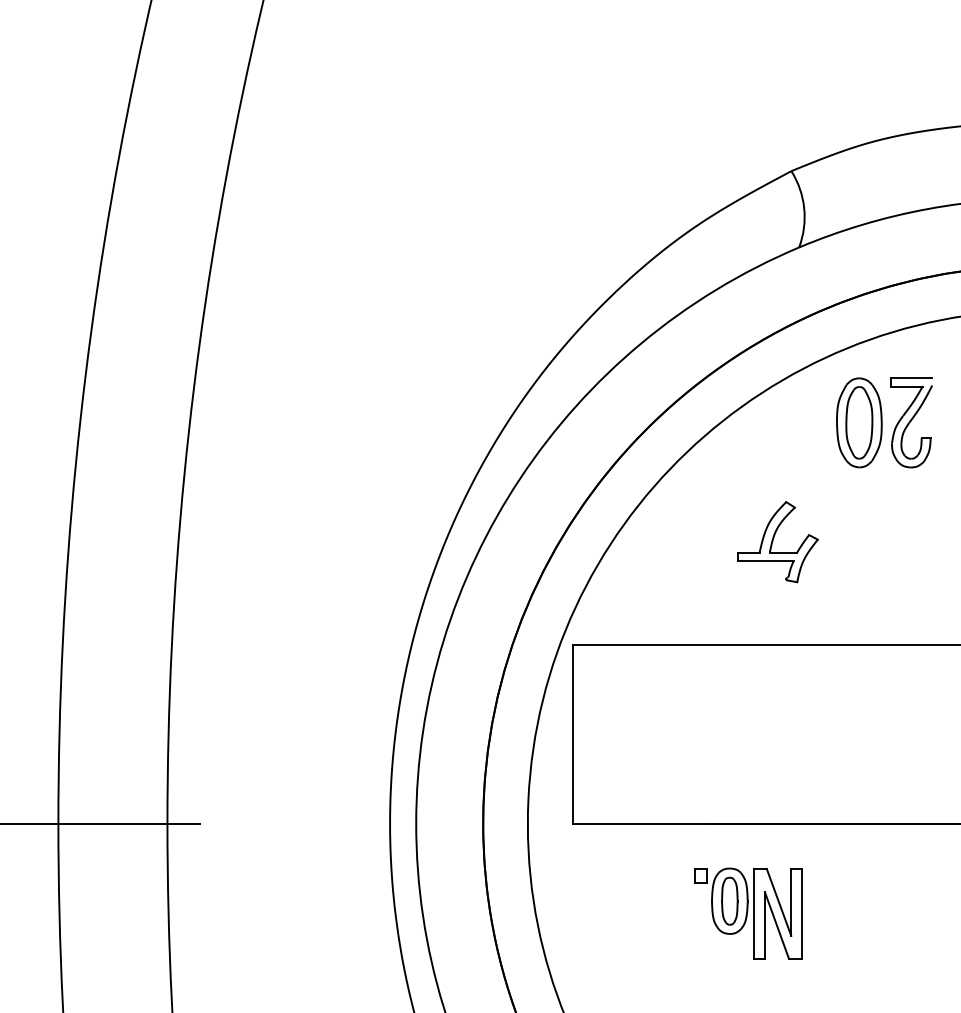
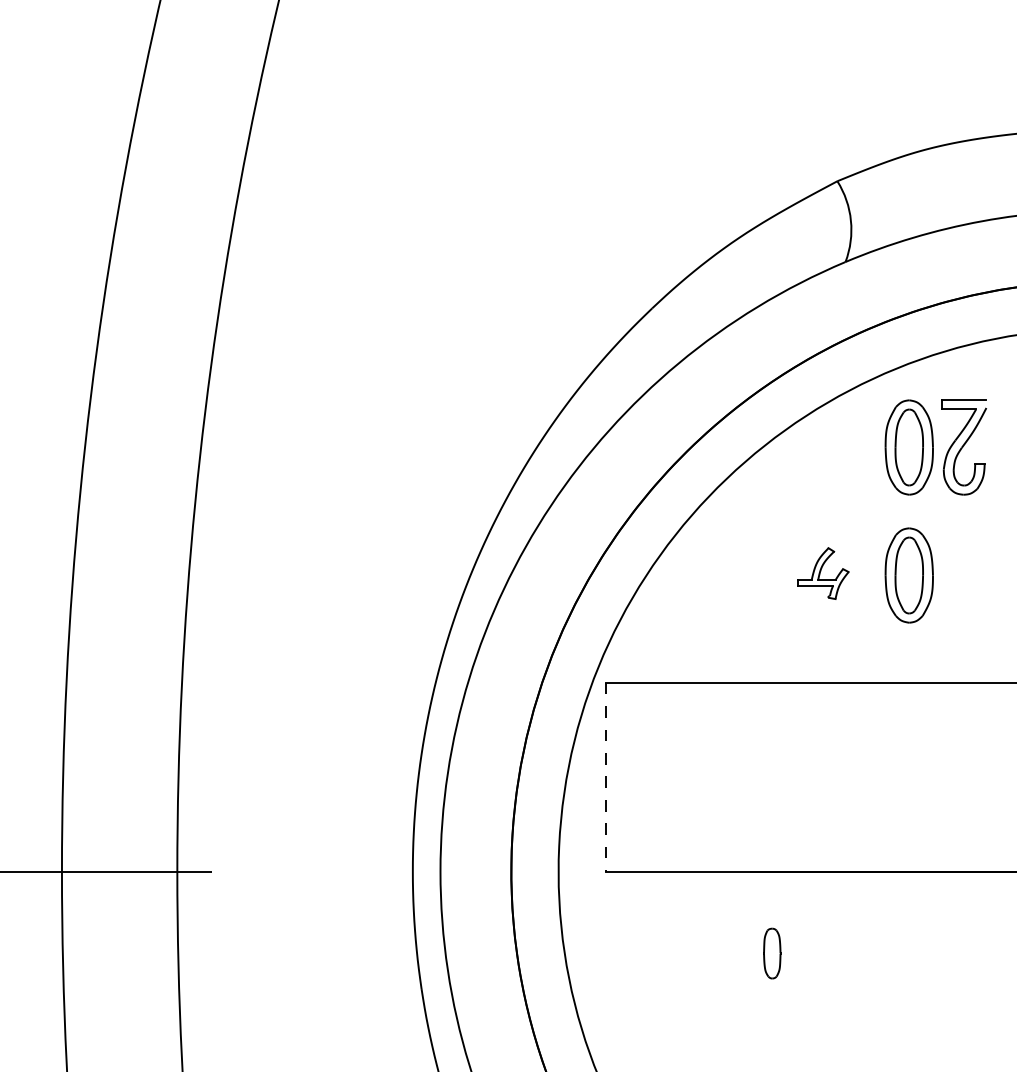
part: (778, 541) -> (823, 573), size x0.6
part: (858, 543) -> (908, 575), added
line: (572, 734) -> (605, 777), solid -> dashed
part: (748, 913) -> (791, 966), removed

